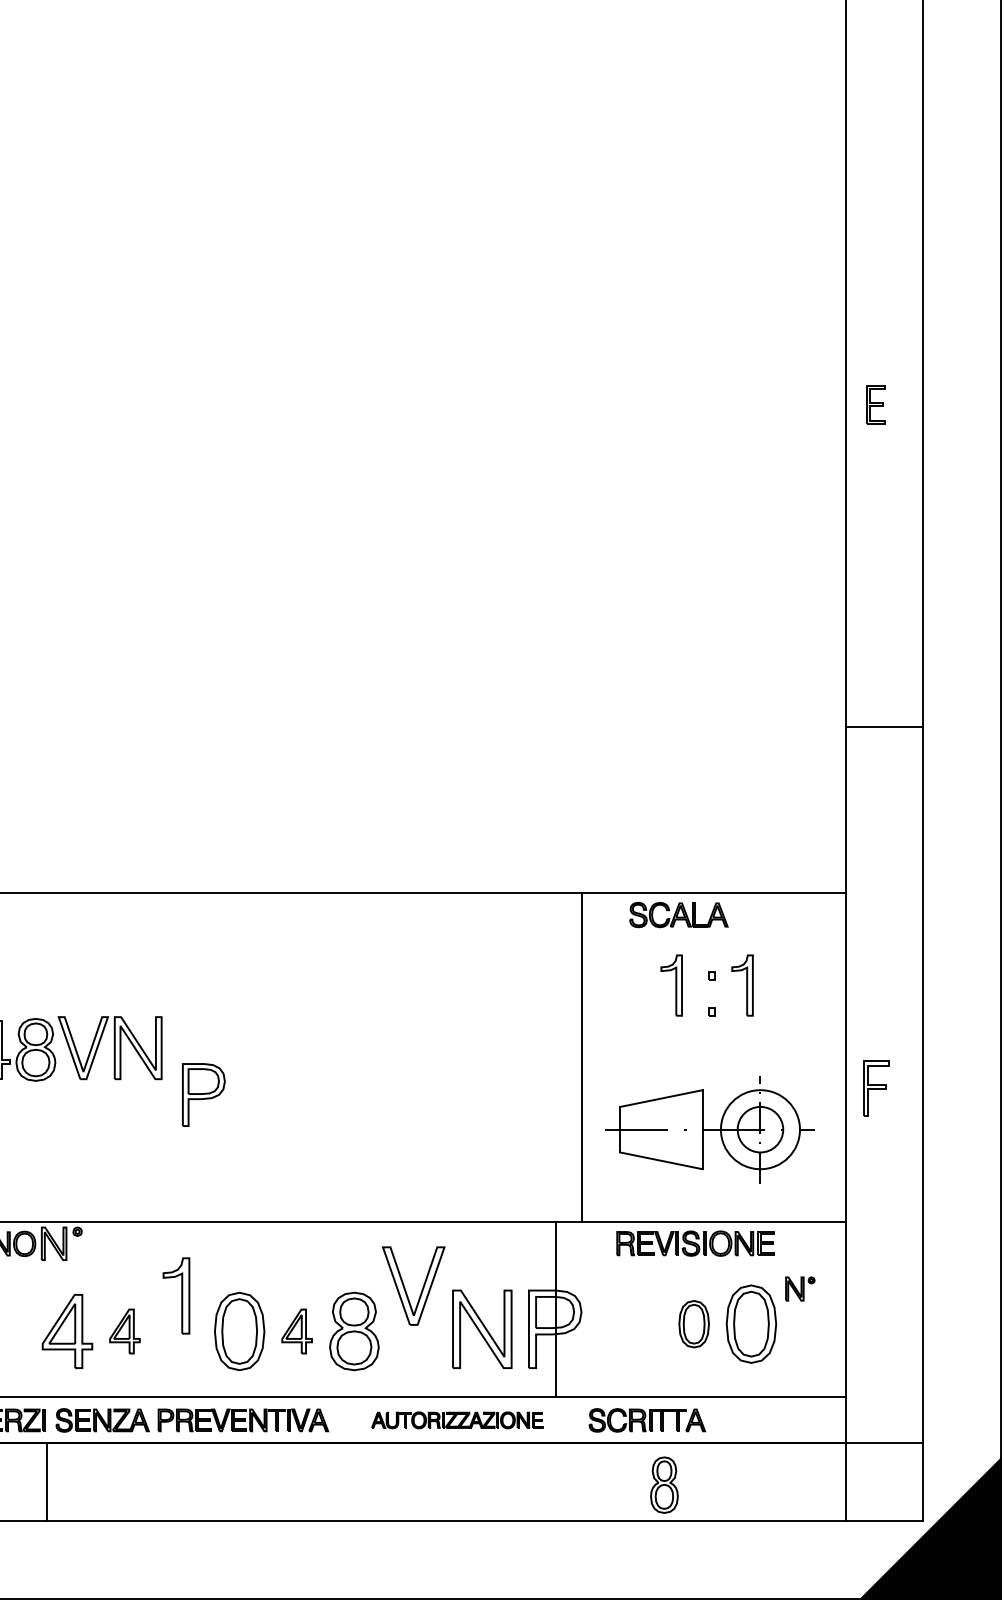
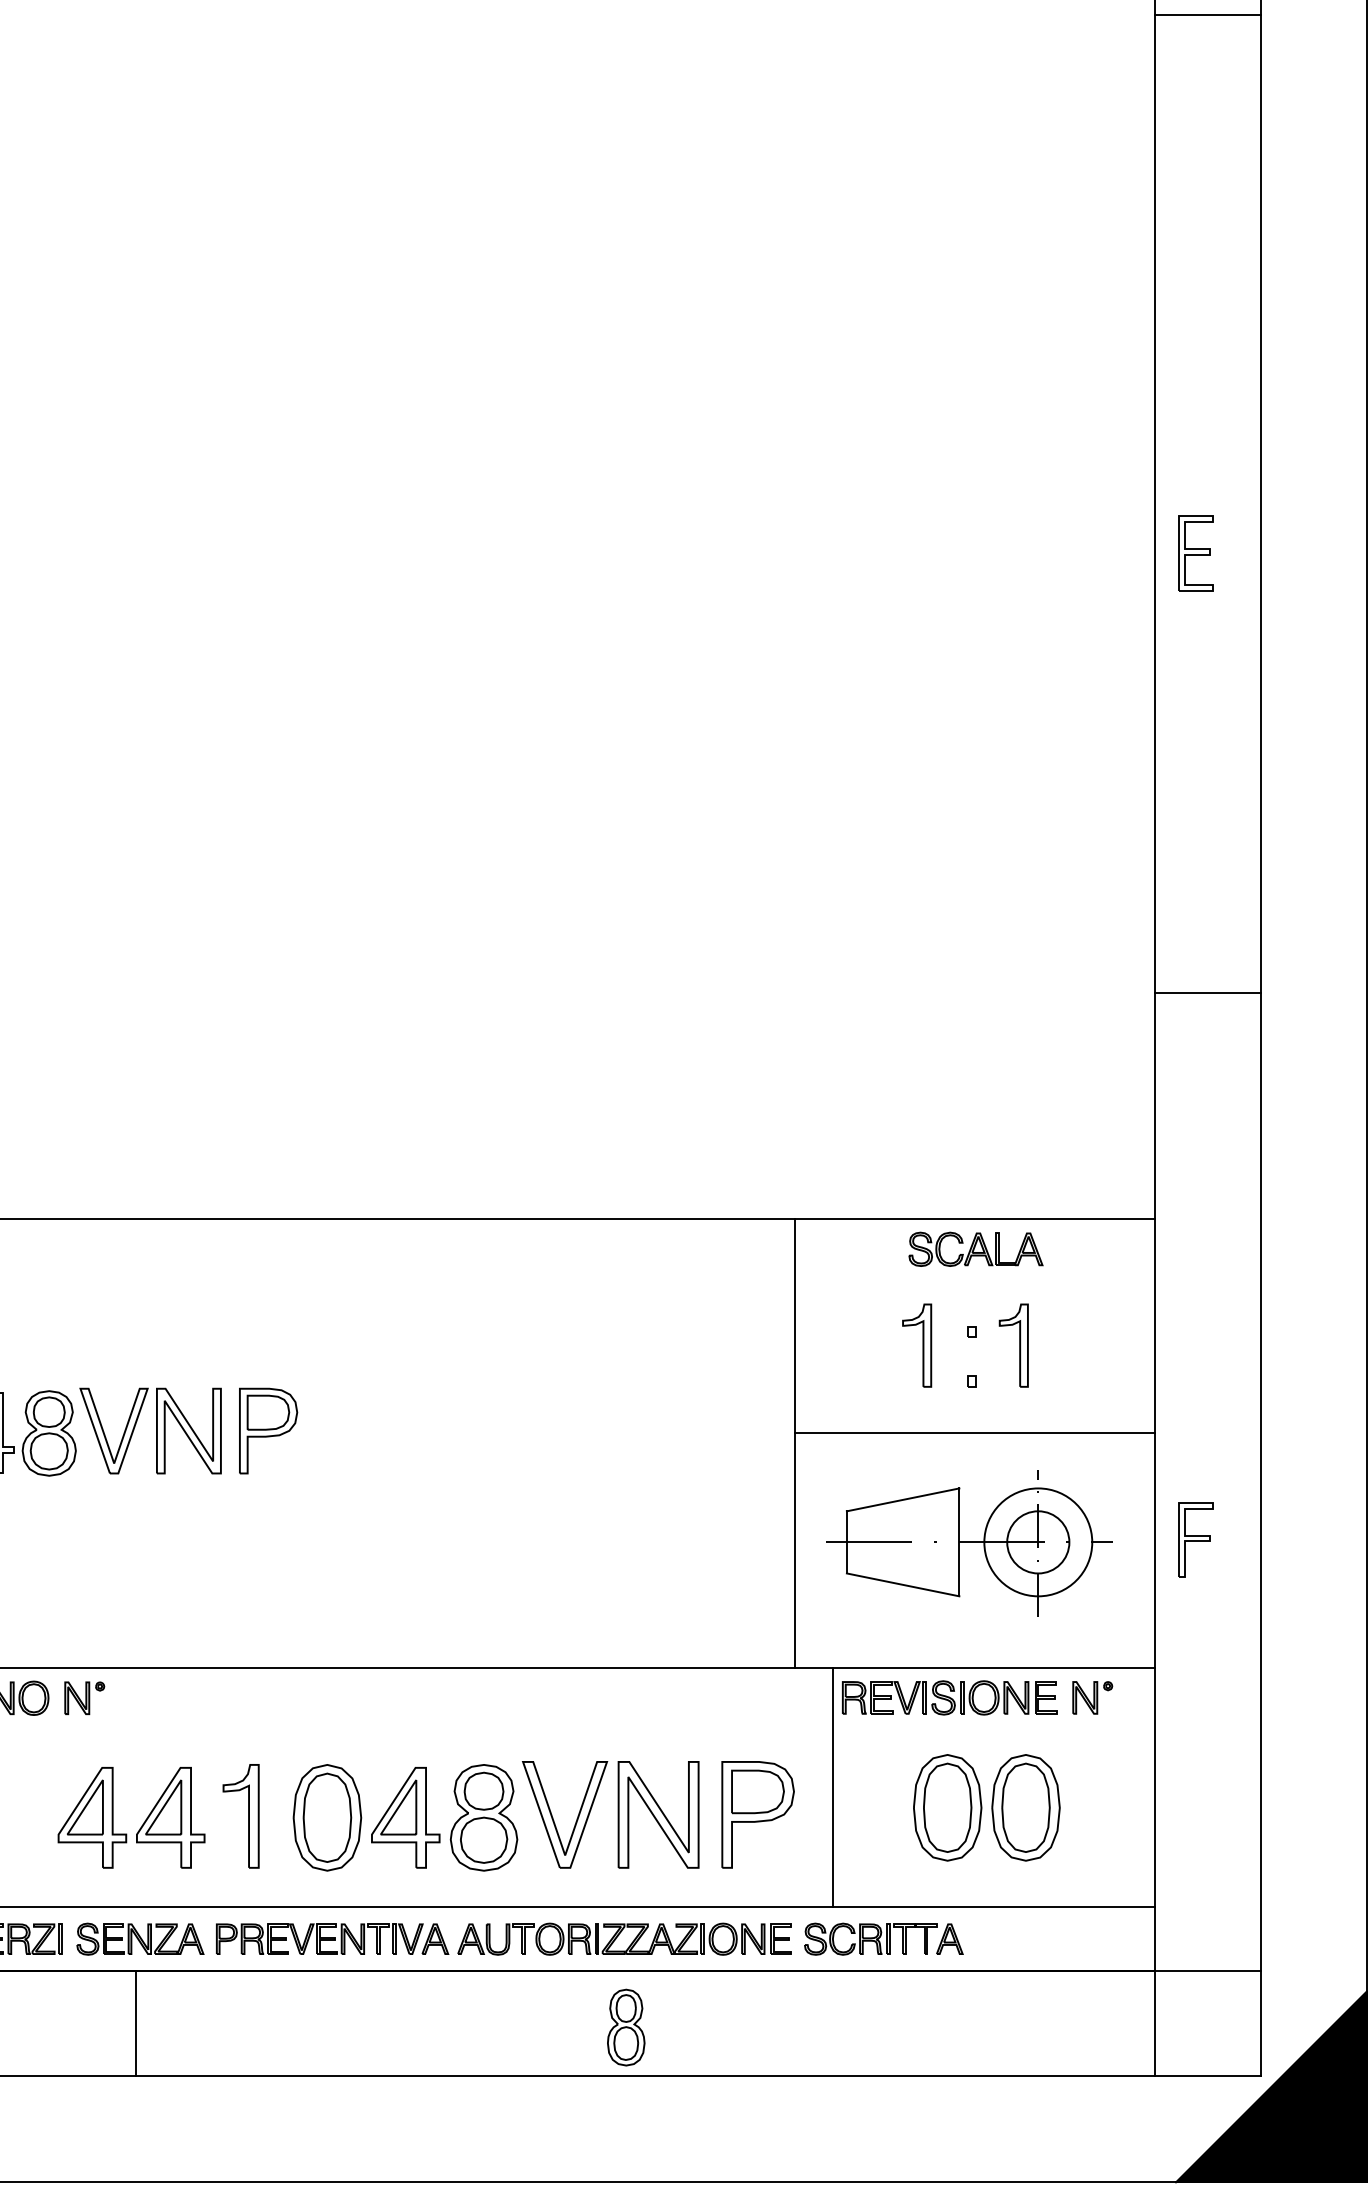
line: (884, 11) -> (1207, 15), added
part: (875, 405) -> (1195, 553), size x1.43
part: (678, 914) -> (975, 1248), moved
line: (713, 1049) -> (974, 1433), added
part: (875, 1088) -> (1195, 1539), moved
part: (203, 1094) -> (268, 1430), moved
part: (61, 1244) -> (84, 1698), size x0.71
part: (422, 1288) -> (576, 1818), moved
part: (800, 1288) -> (1092, 1697), moved
part: (181, 1296) -> (248, 1816), moved
line: (555, 1309) -> (832, 1787), moved
part: (693, 1323) -> (947, 1807), size x1.67
part: (124, 1331) -> (170, 1817), size x1.67
part: (296, 1331) -> (405, 1817), size x1.67
part: (457, 1419) -> (624, 1938), size x1.43
line: (47, 1482) -> (135, 2023), moved
part: (664, 1485) -> (626, 2027), moved

